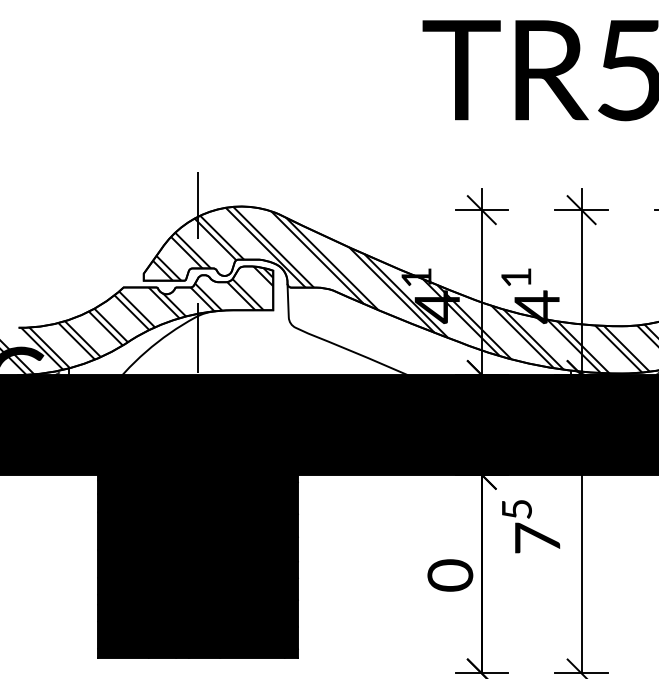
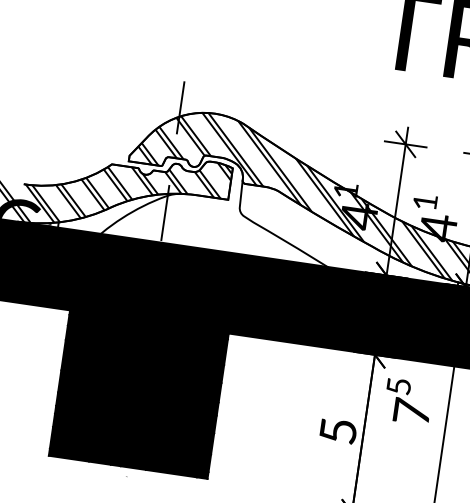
text: (450, 575) -> (338, 431), 0 -> 5

